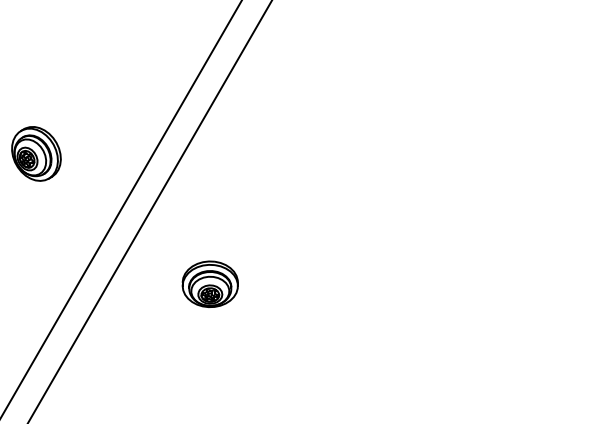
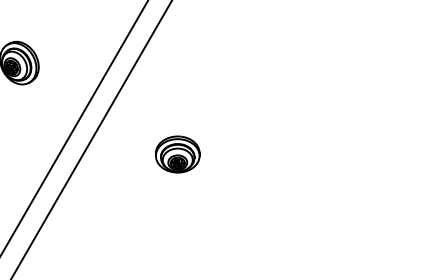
part: (209, 283) -> (177, 153), moved

